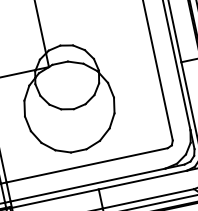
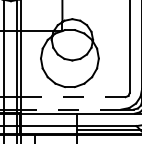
line: (87, 165) -> (73, 97), solid -> dashed
line: (87, 185) -> (70, 109), solid -> dashed

